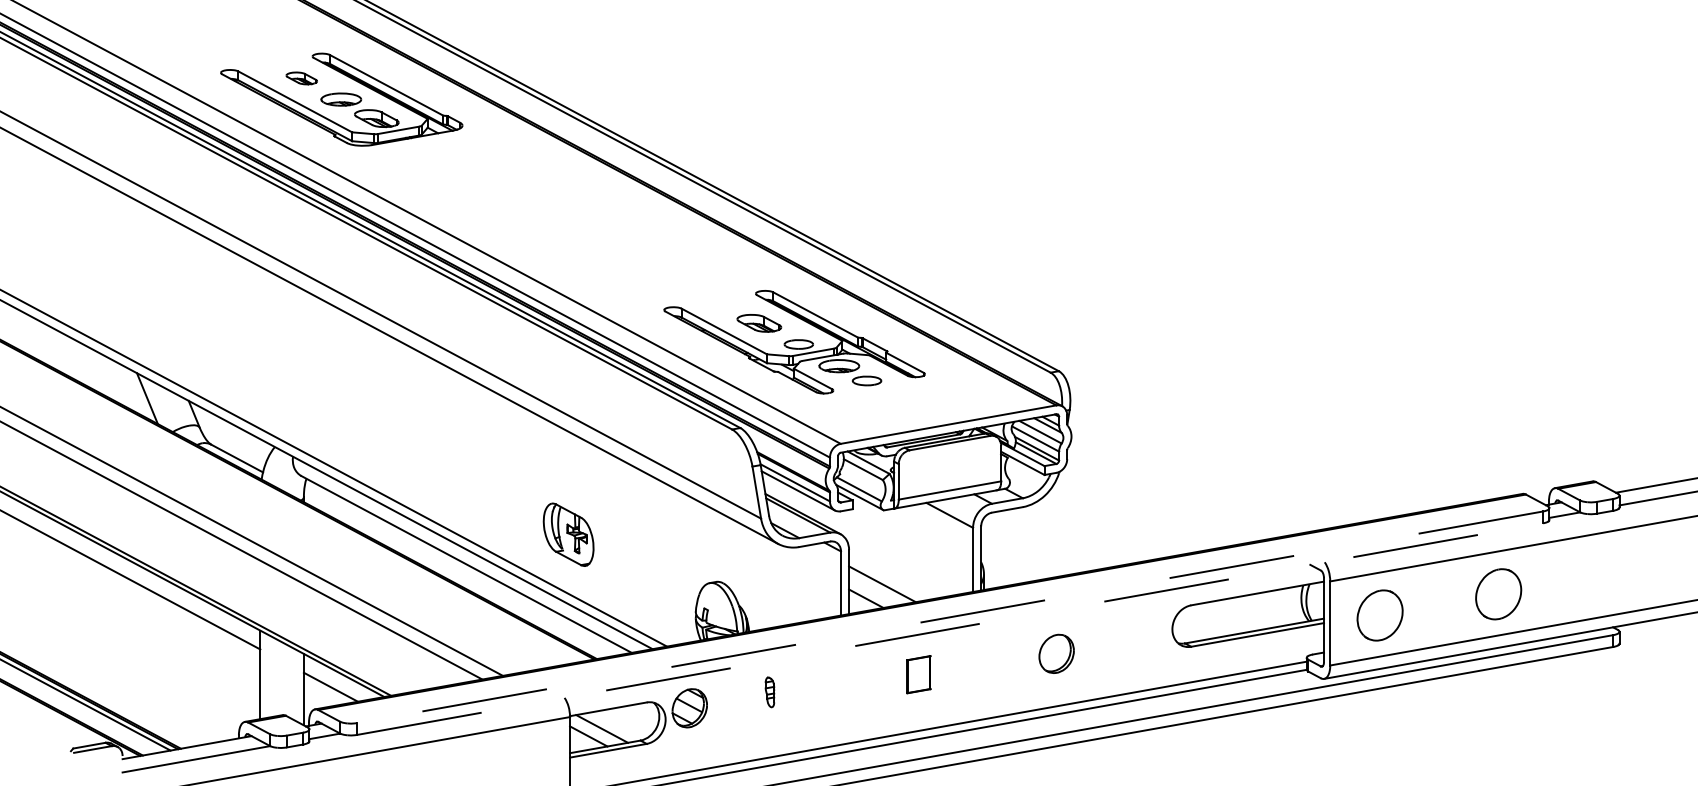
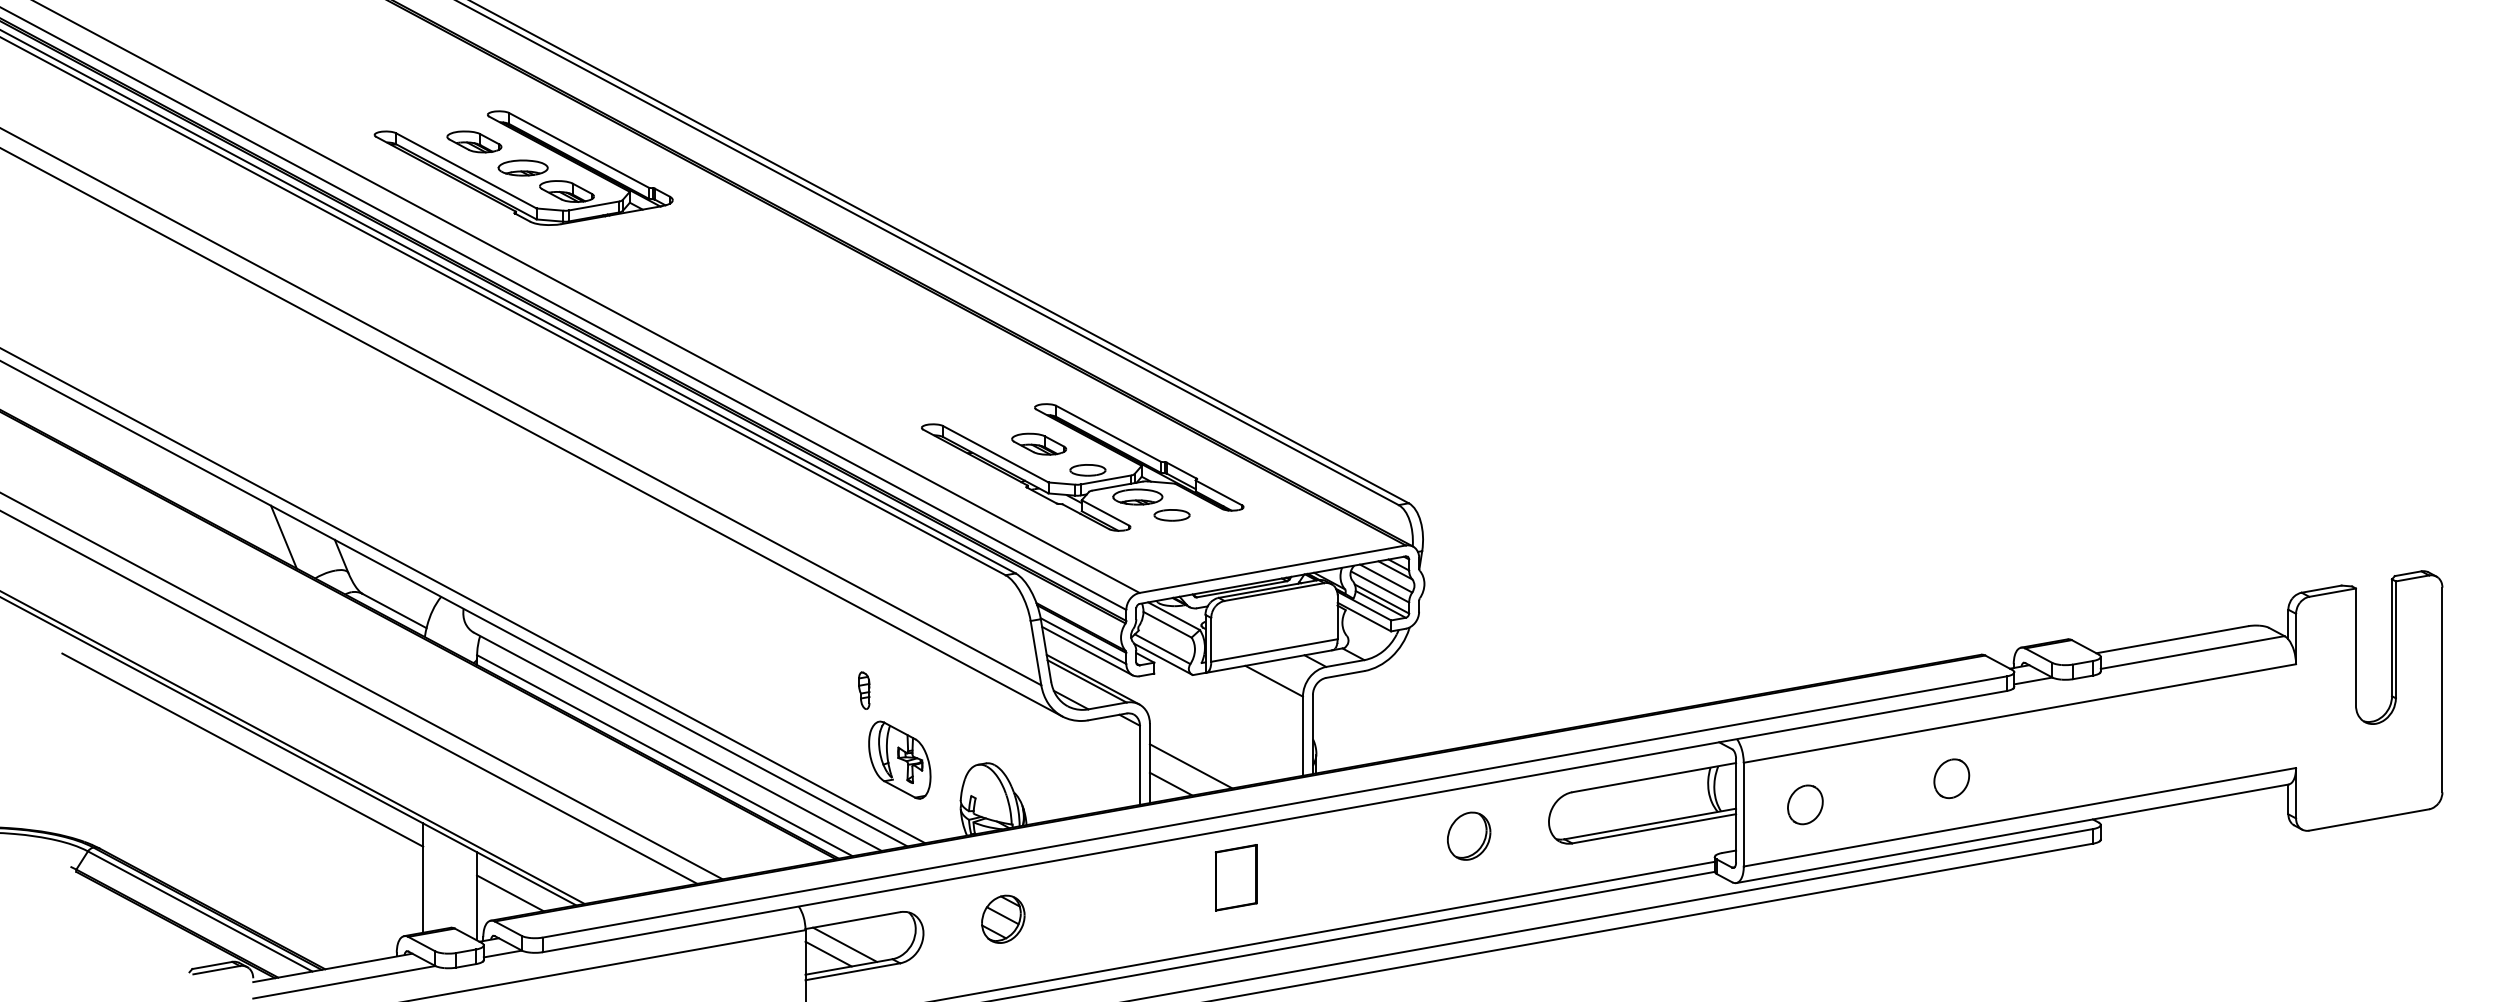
part: (301, 78) -> (474, 141), size x1.43
part: (568, 534) -> (899, 759), moved
line: (455, 575) -> (664, 755), added
part: (1498, 594) -> (1951, 778), size x0.62
part: (1380, 615) -> (1805, 804), size x0.62
line: (950, 617) -> (1274, 807), dashed -> solid
line: (950, 629) -> (1274, 821), dashed -> solid
part: (1056, 653) -> (1469, 835), moved
part: (918, 674) -> (1235, 877), size x1.43
part: (770, 692) -> (864, 690), moved
part: (689, 707) -> (1003, 918), moved

